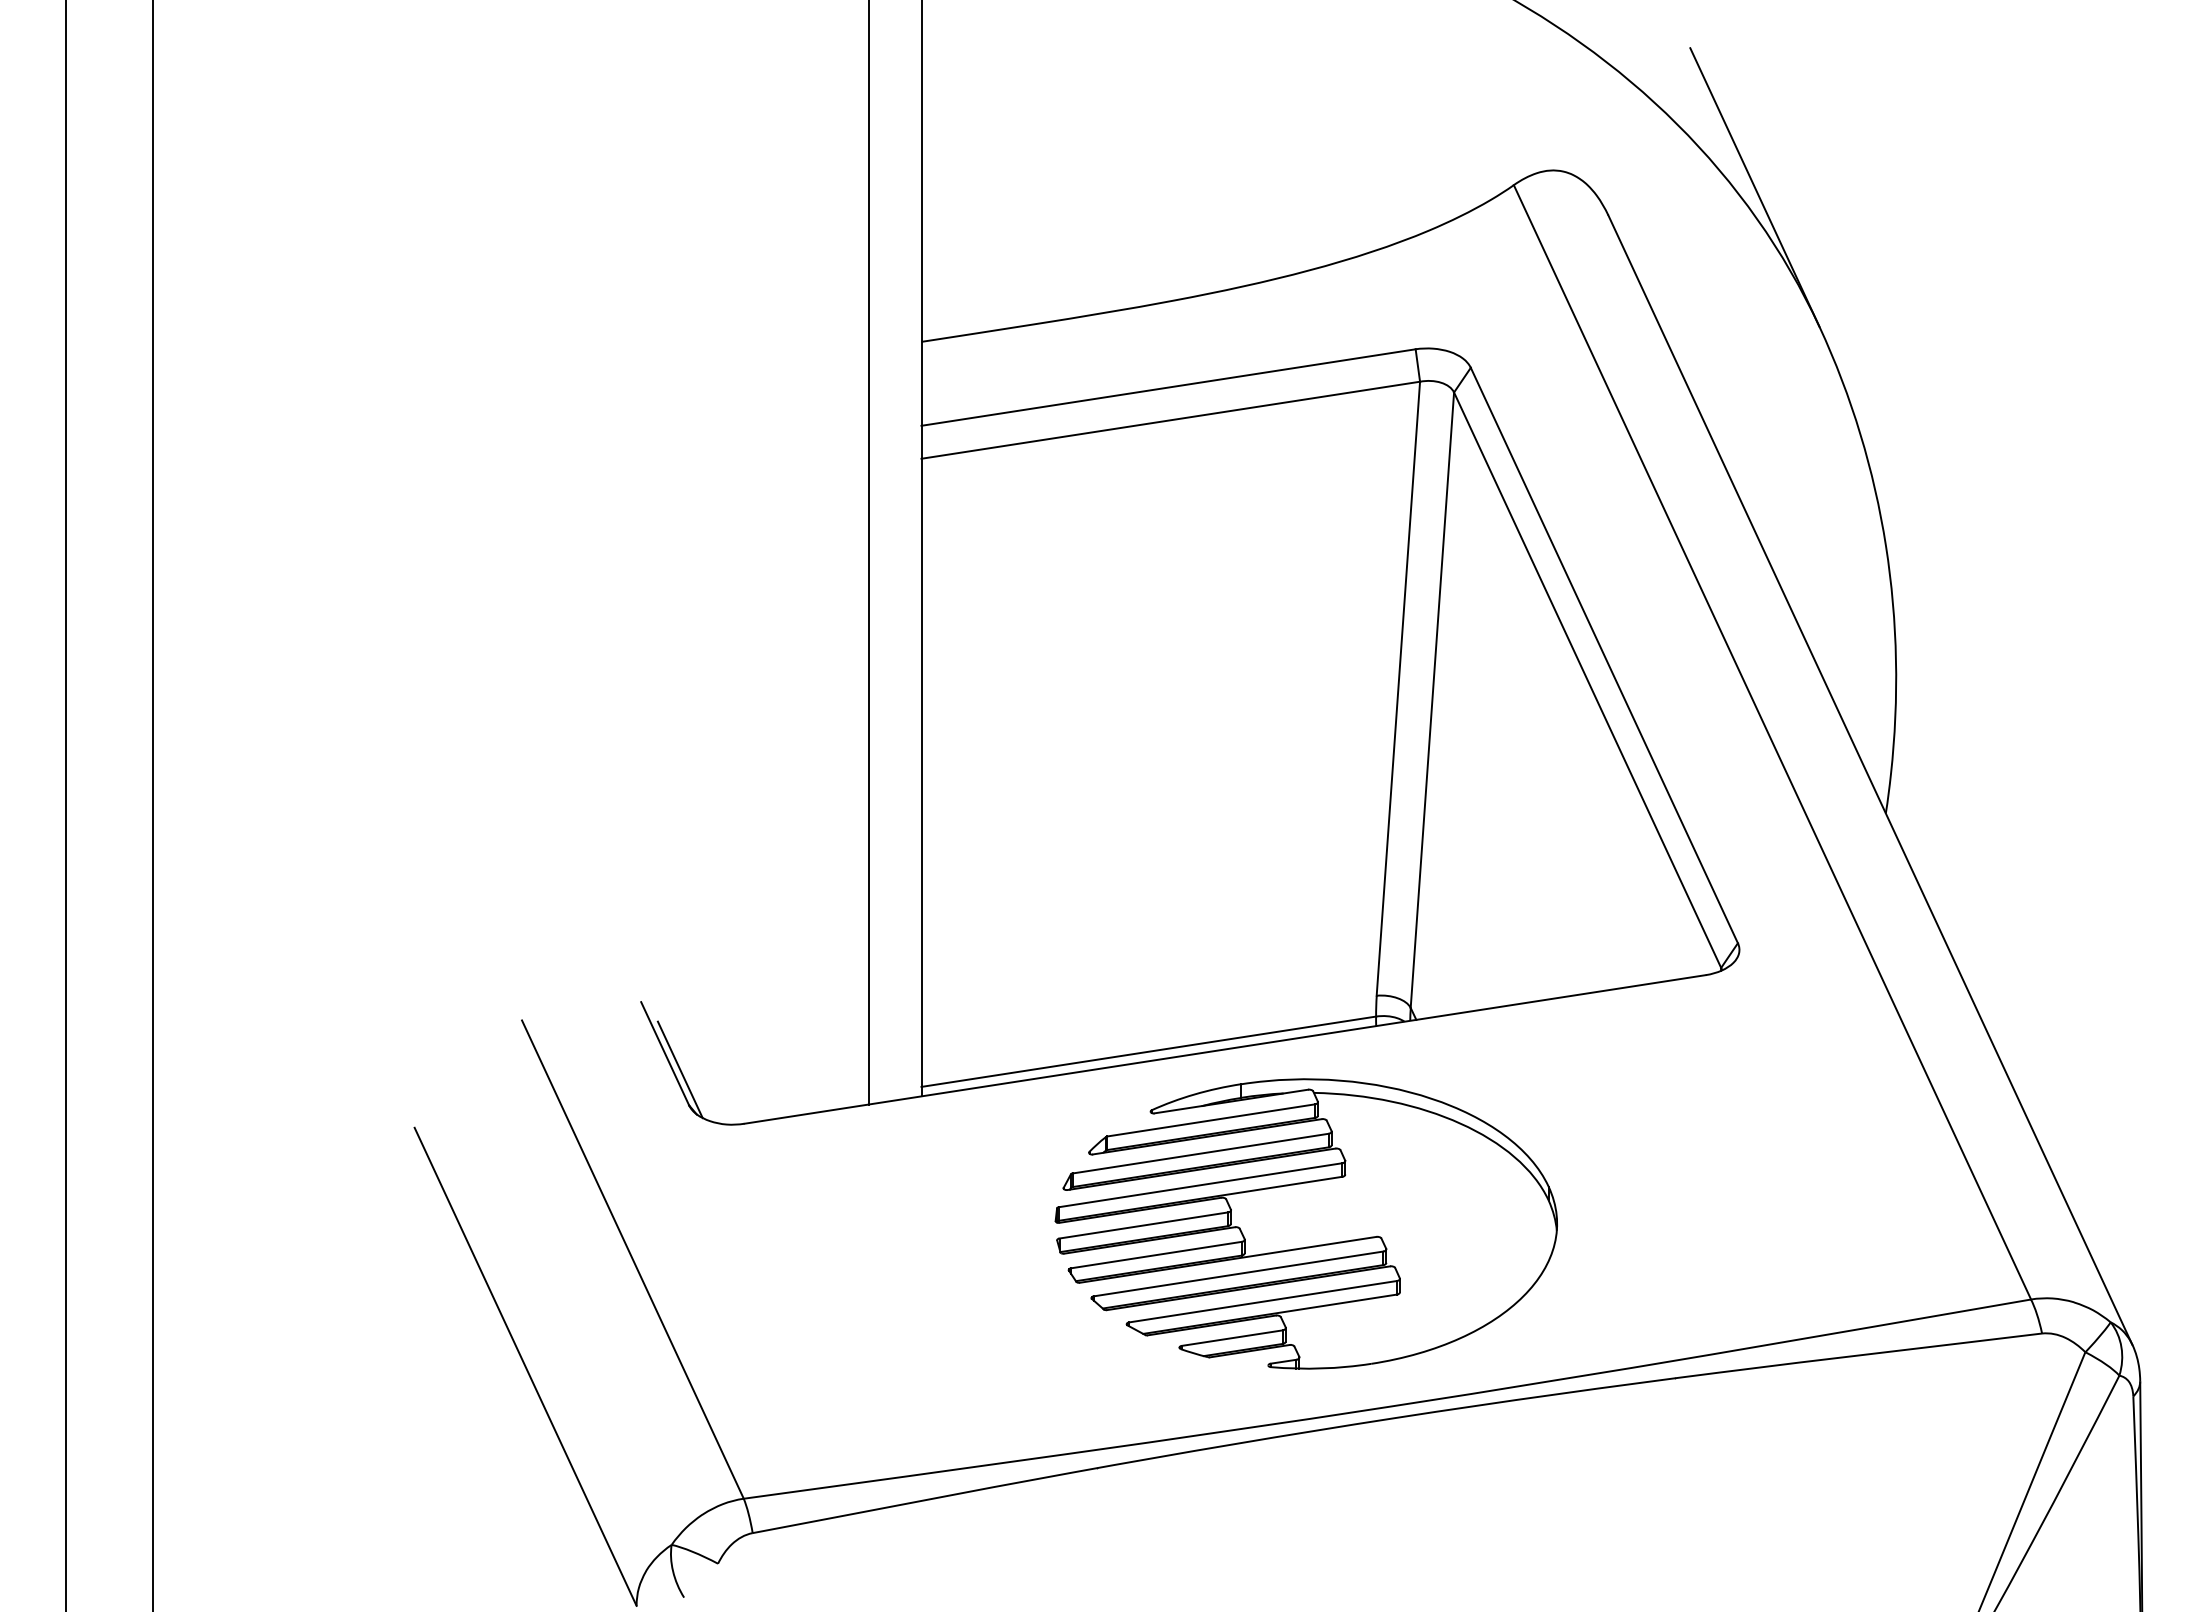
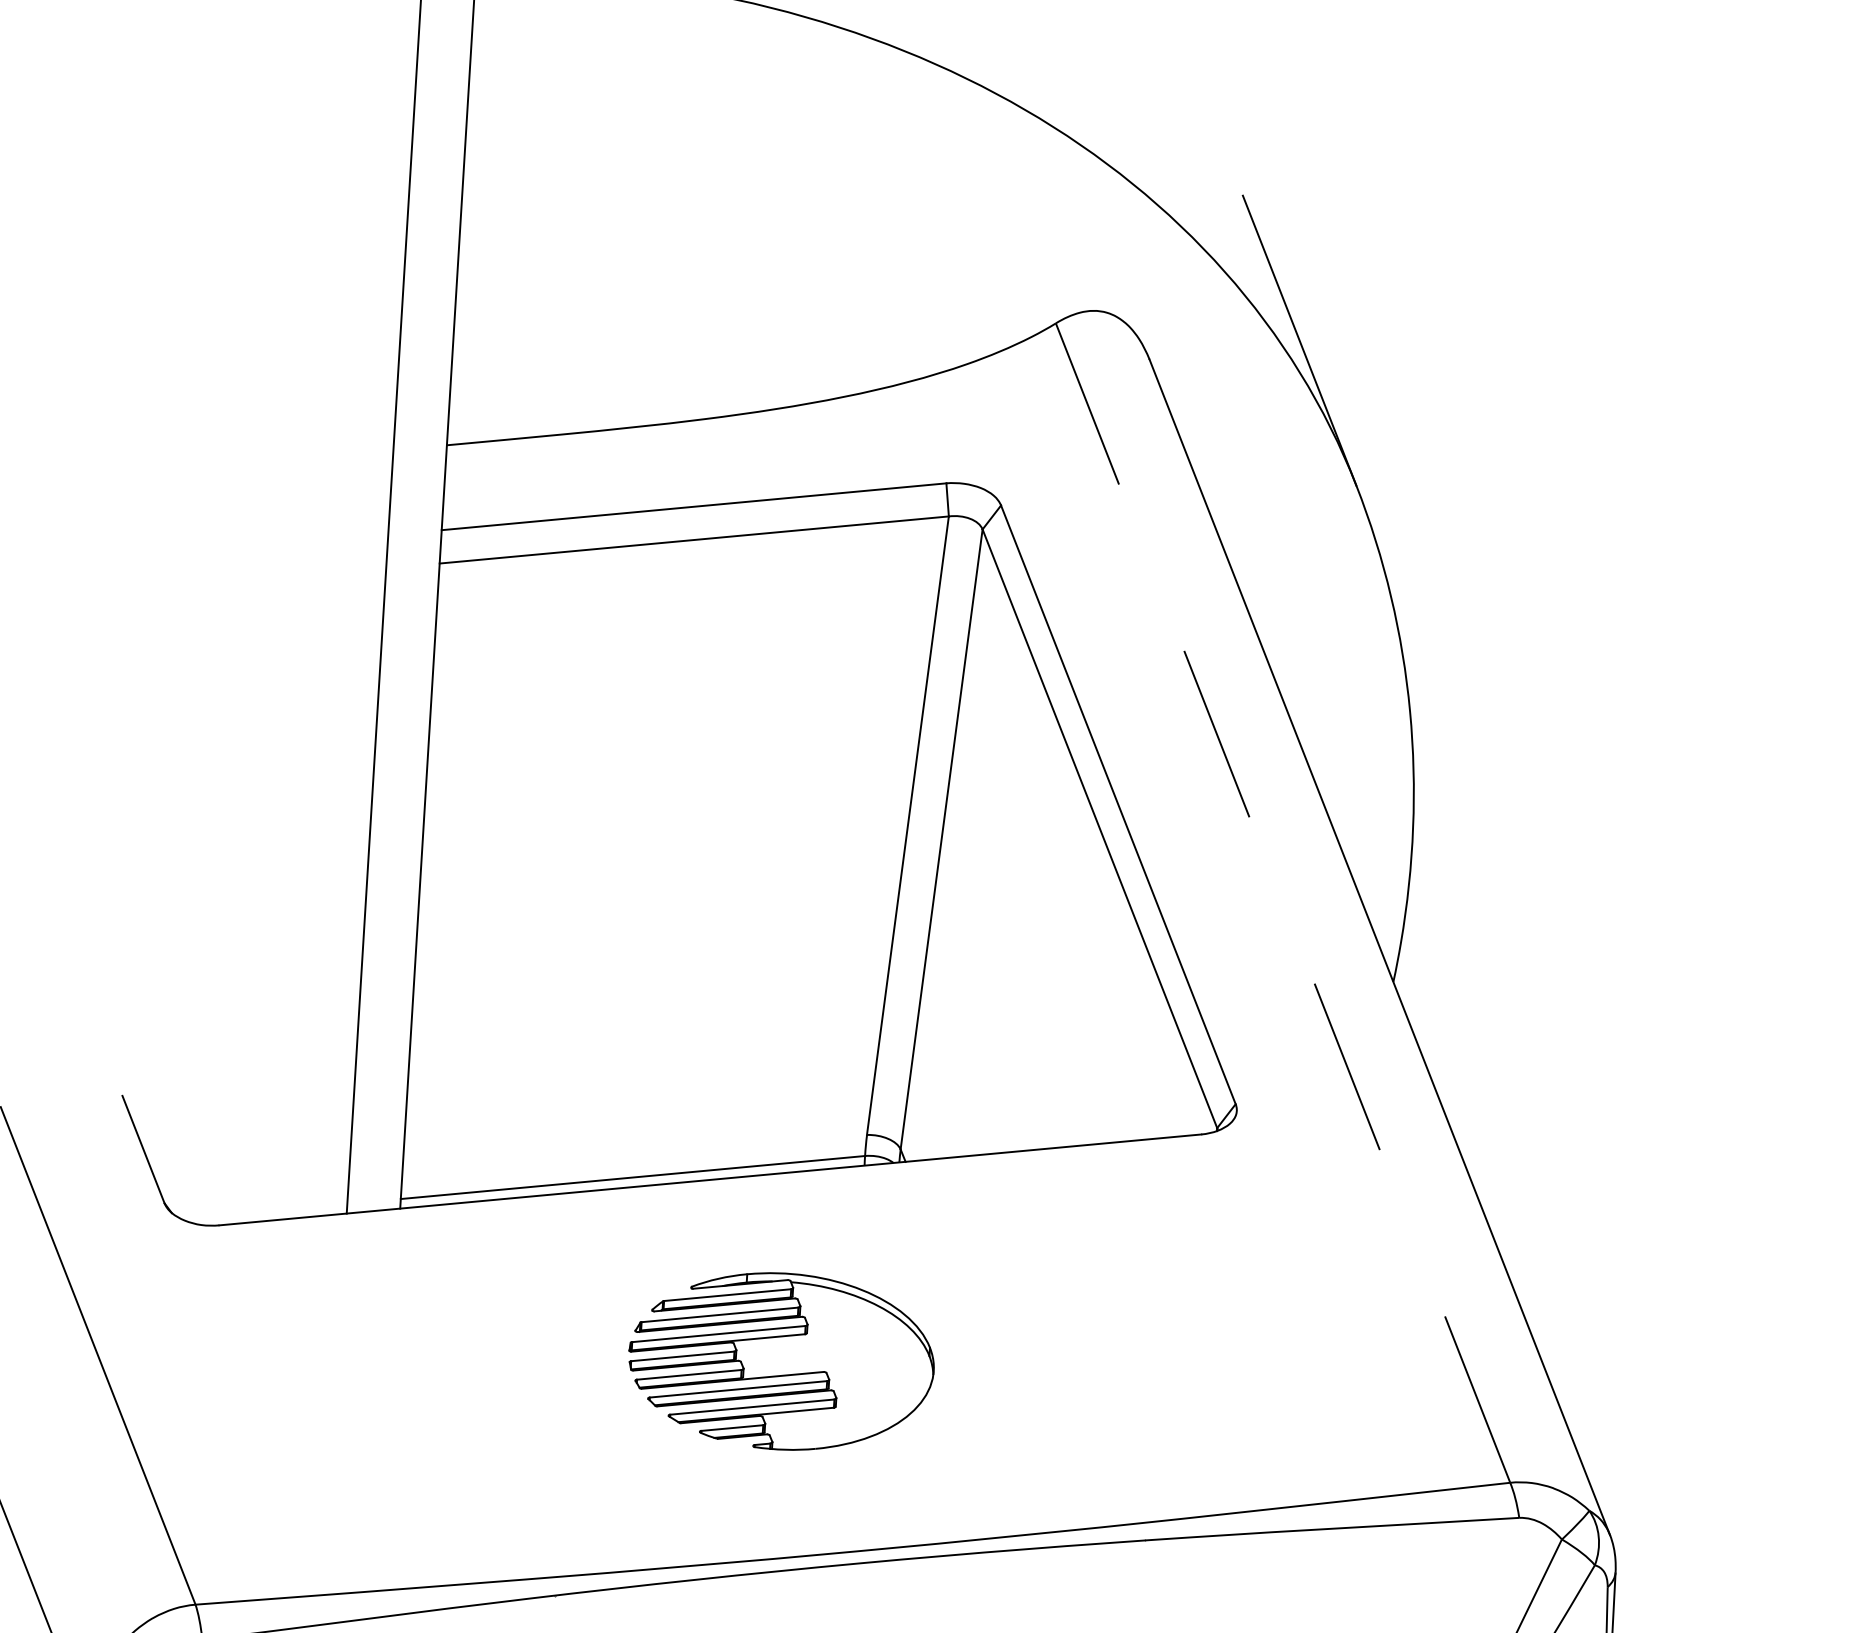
line: (1772, 741) -> (1283, 902), solid -> dashed
line: (679, 1069) -> (157, 1166), removed
part: (1305, 1223) -> (780, 1360), size x0.6

